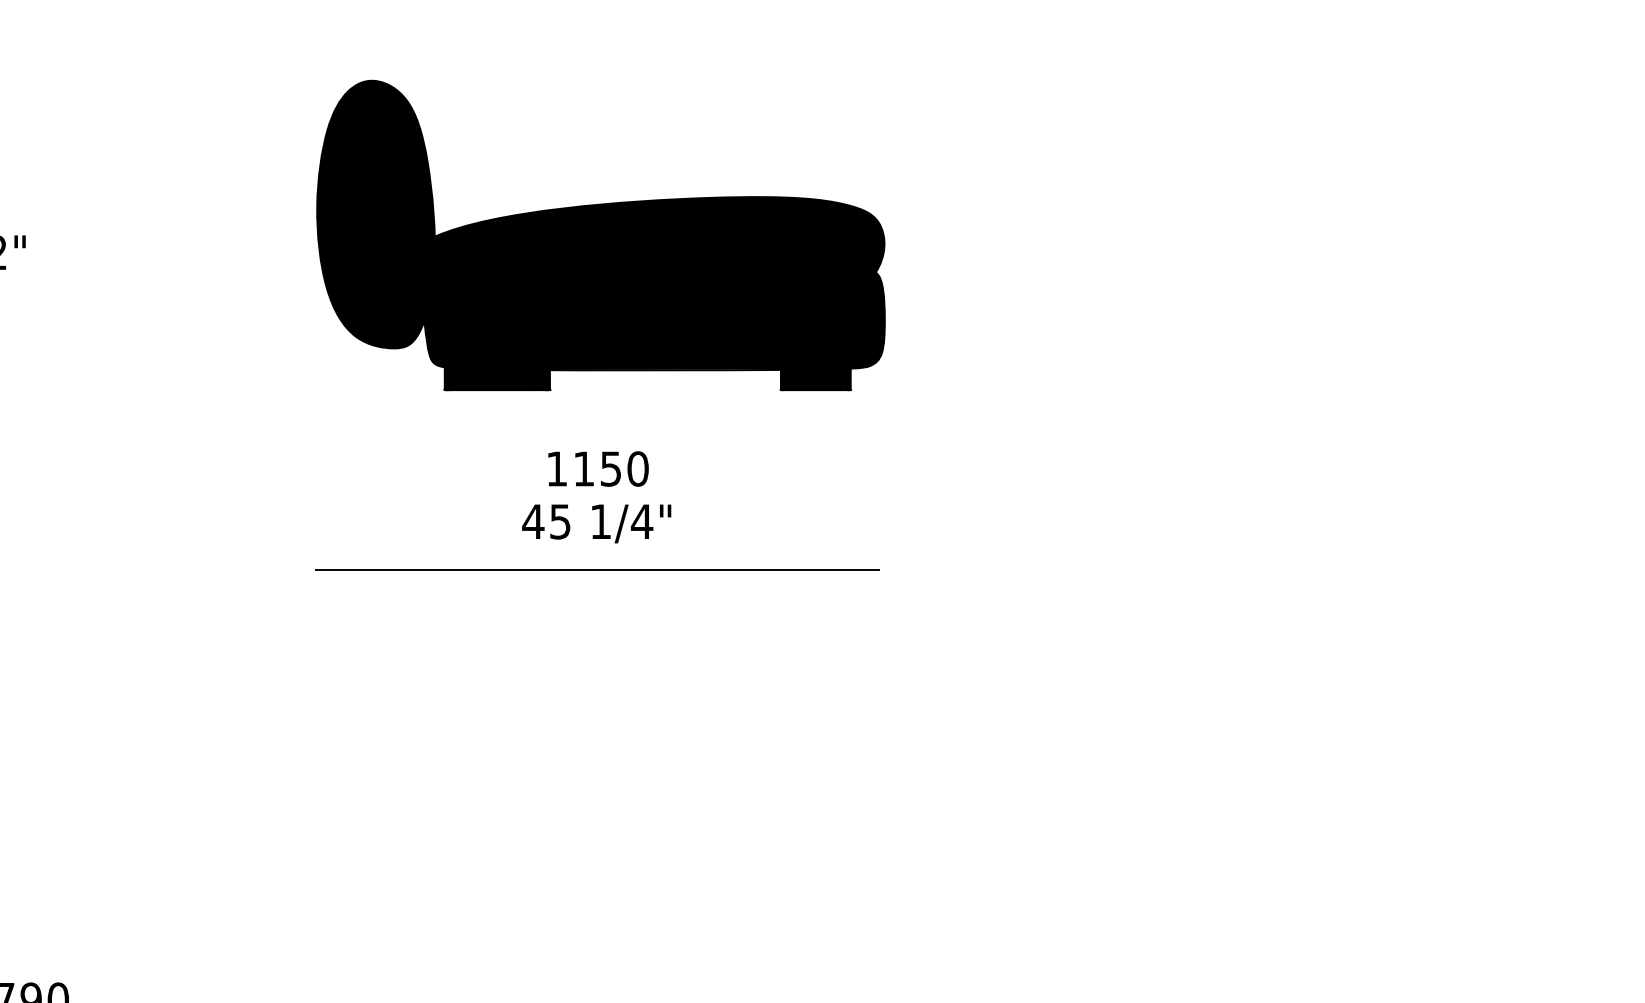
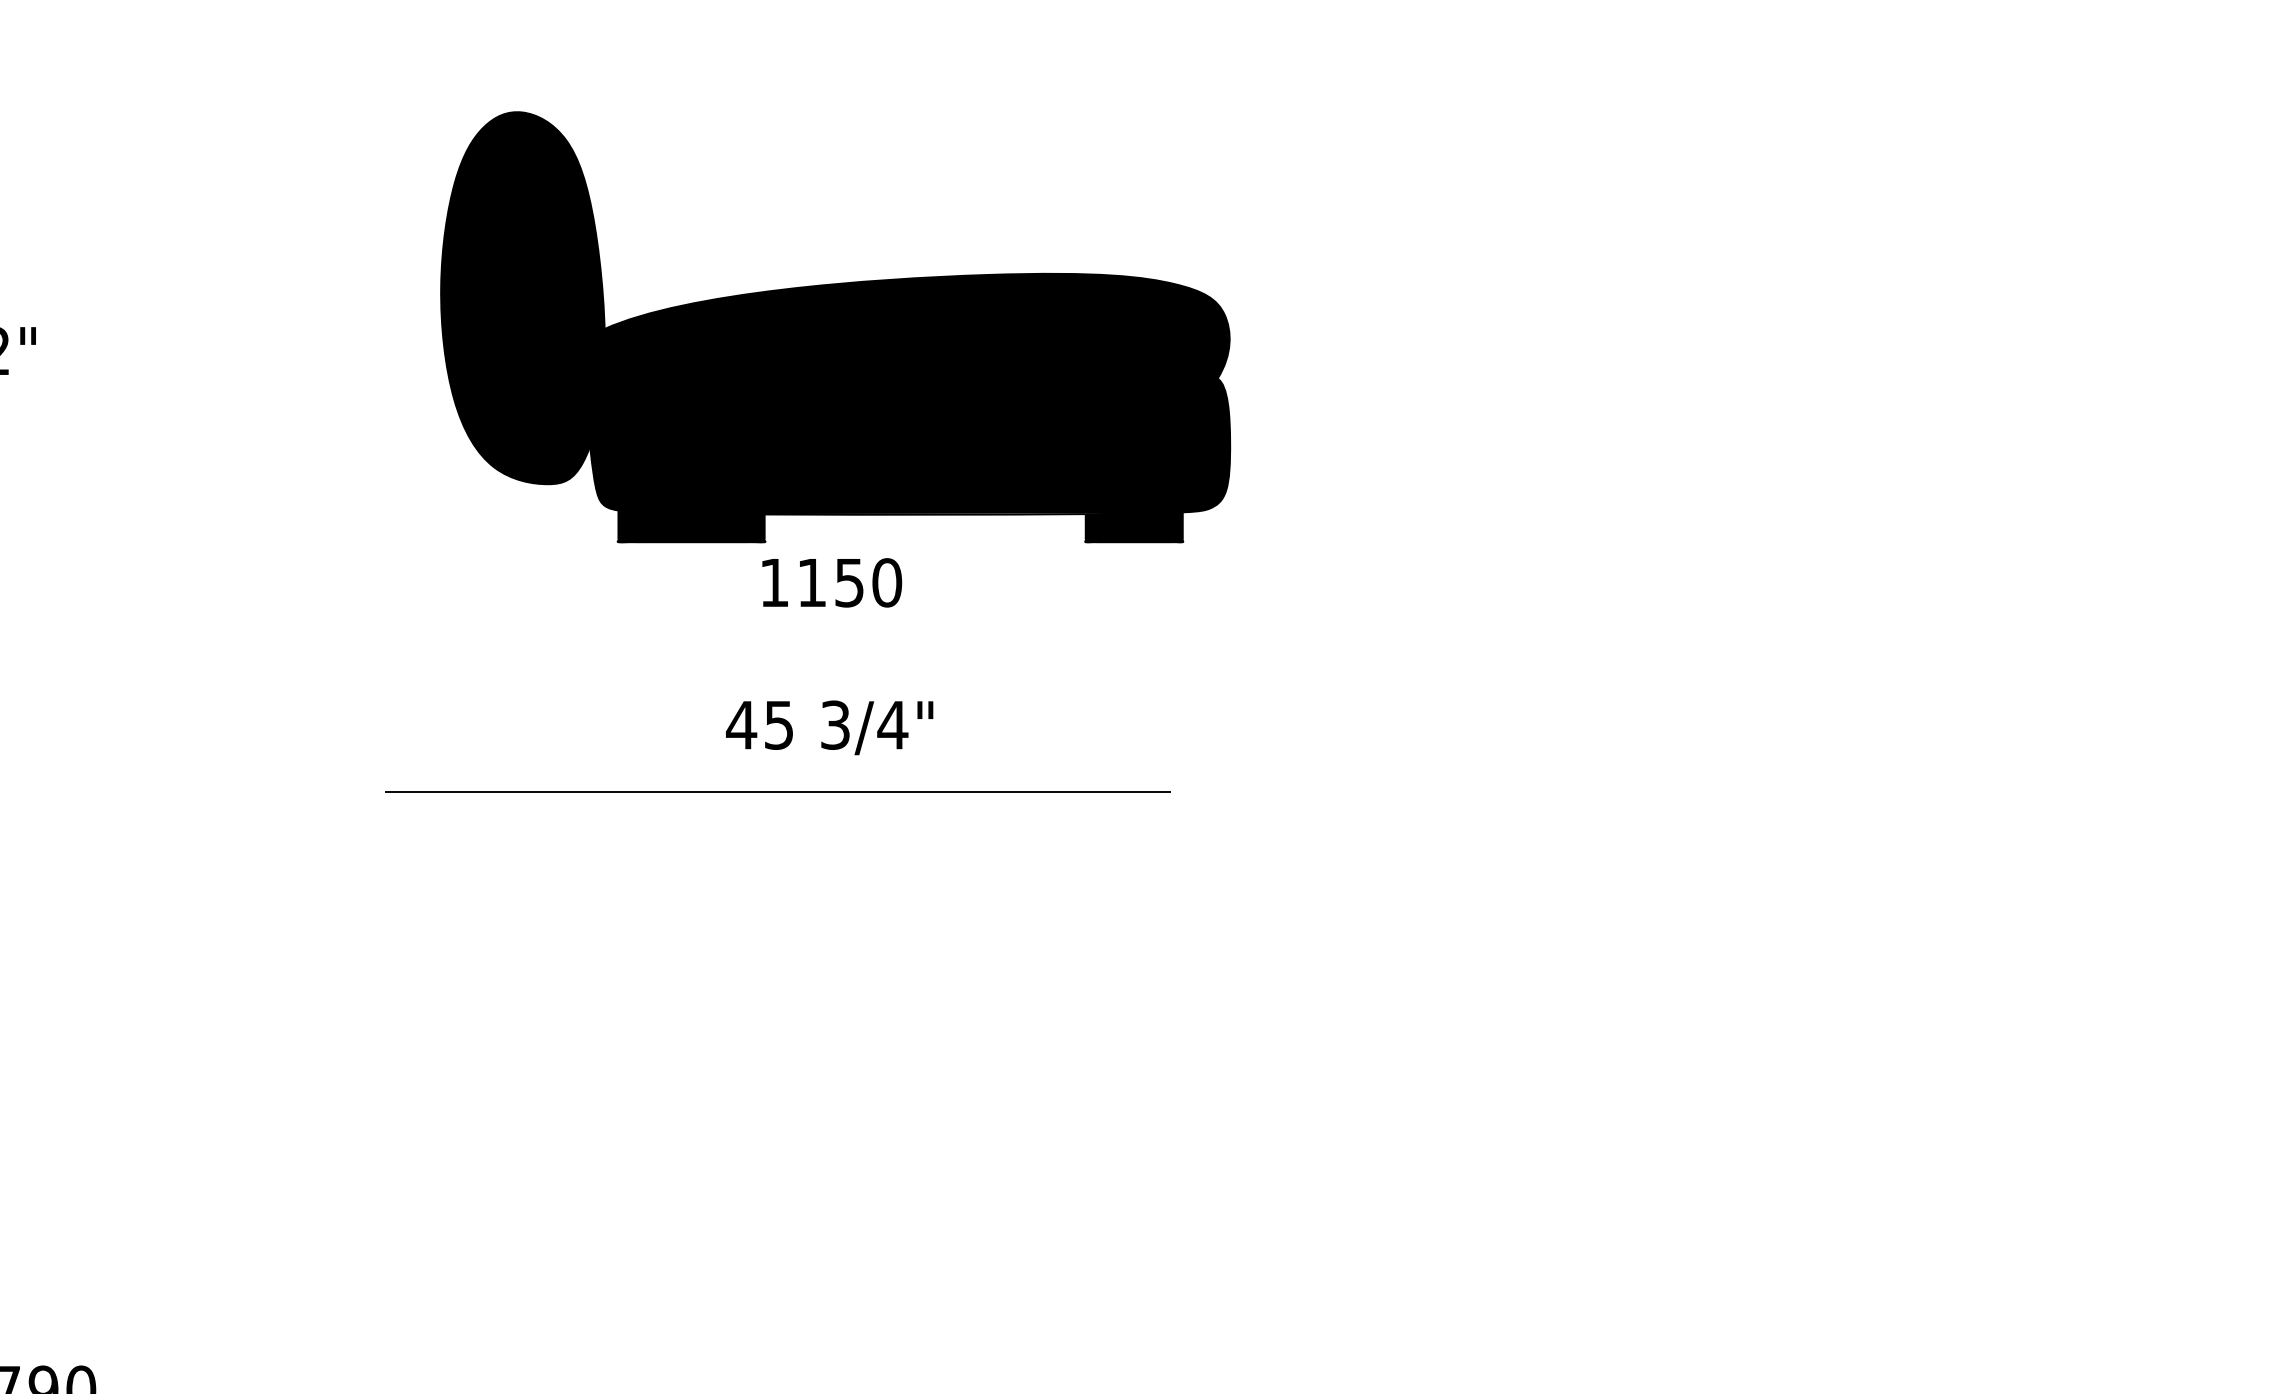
text: (598, 468) -> (832, 582), moved
text: (600, 521) -> (835, 724), 1/4" -> 3/4"
line: (597, 569) -> (777, 791), moved

